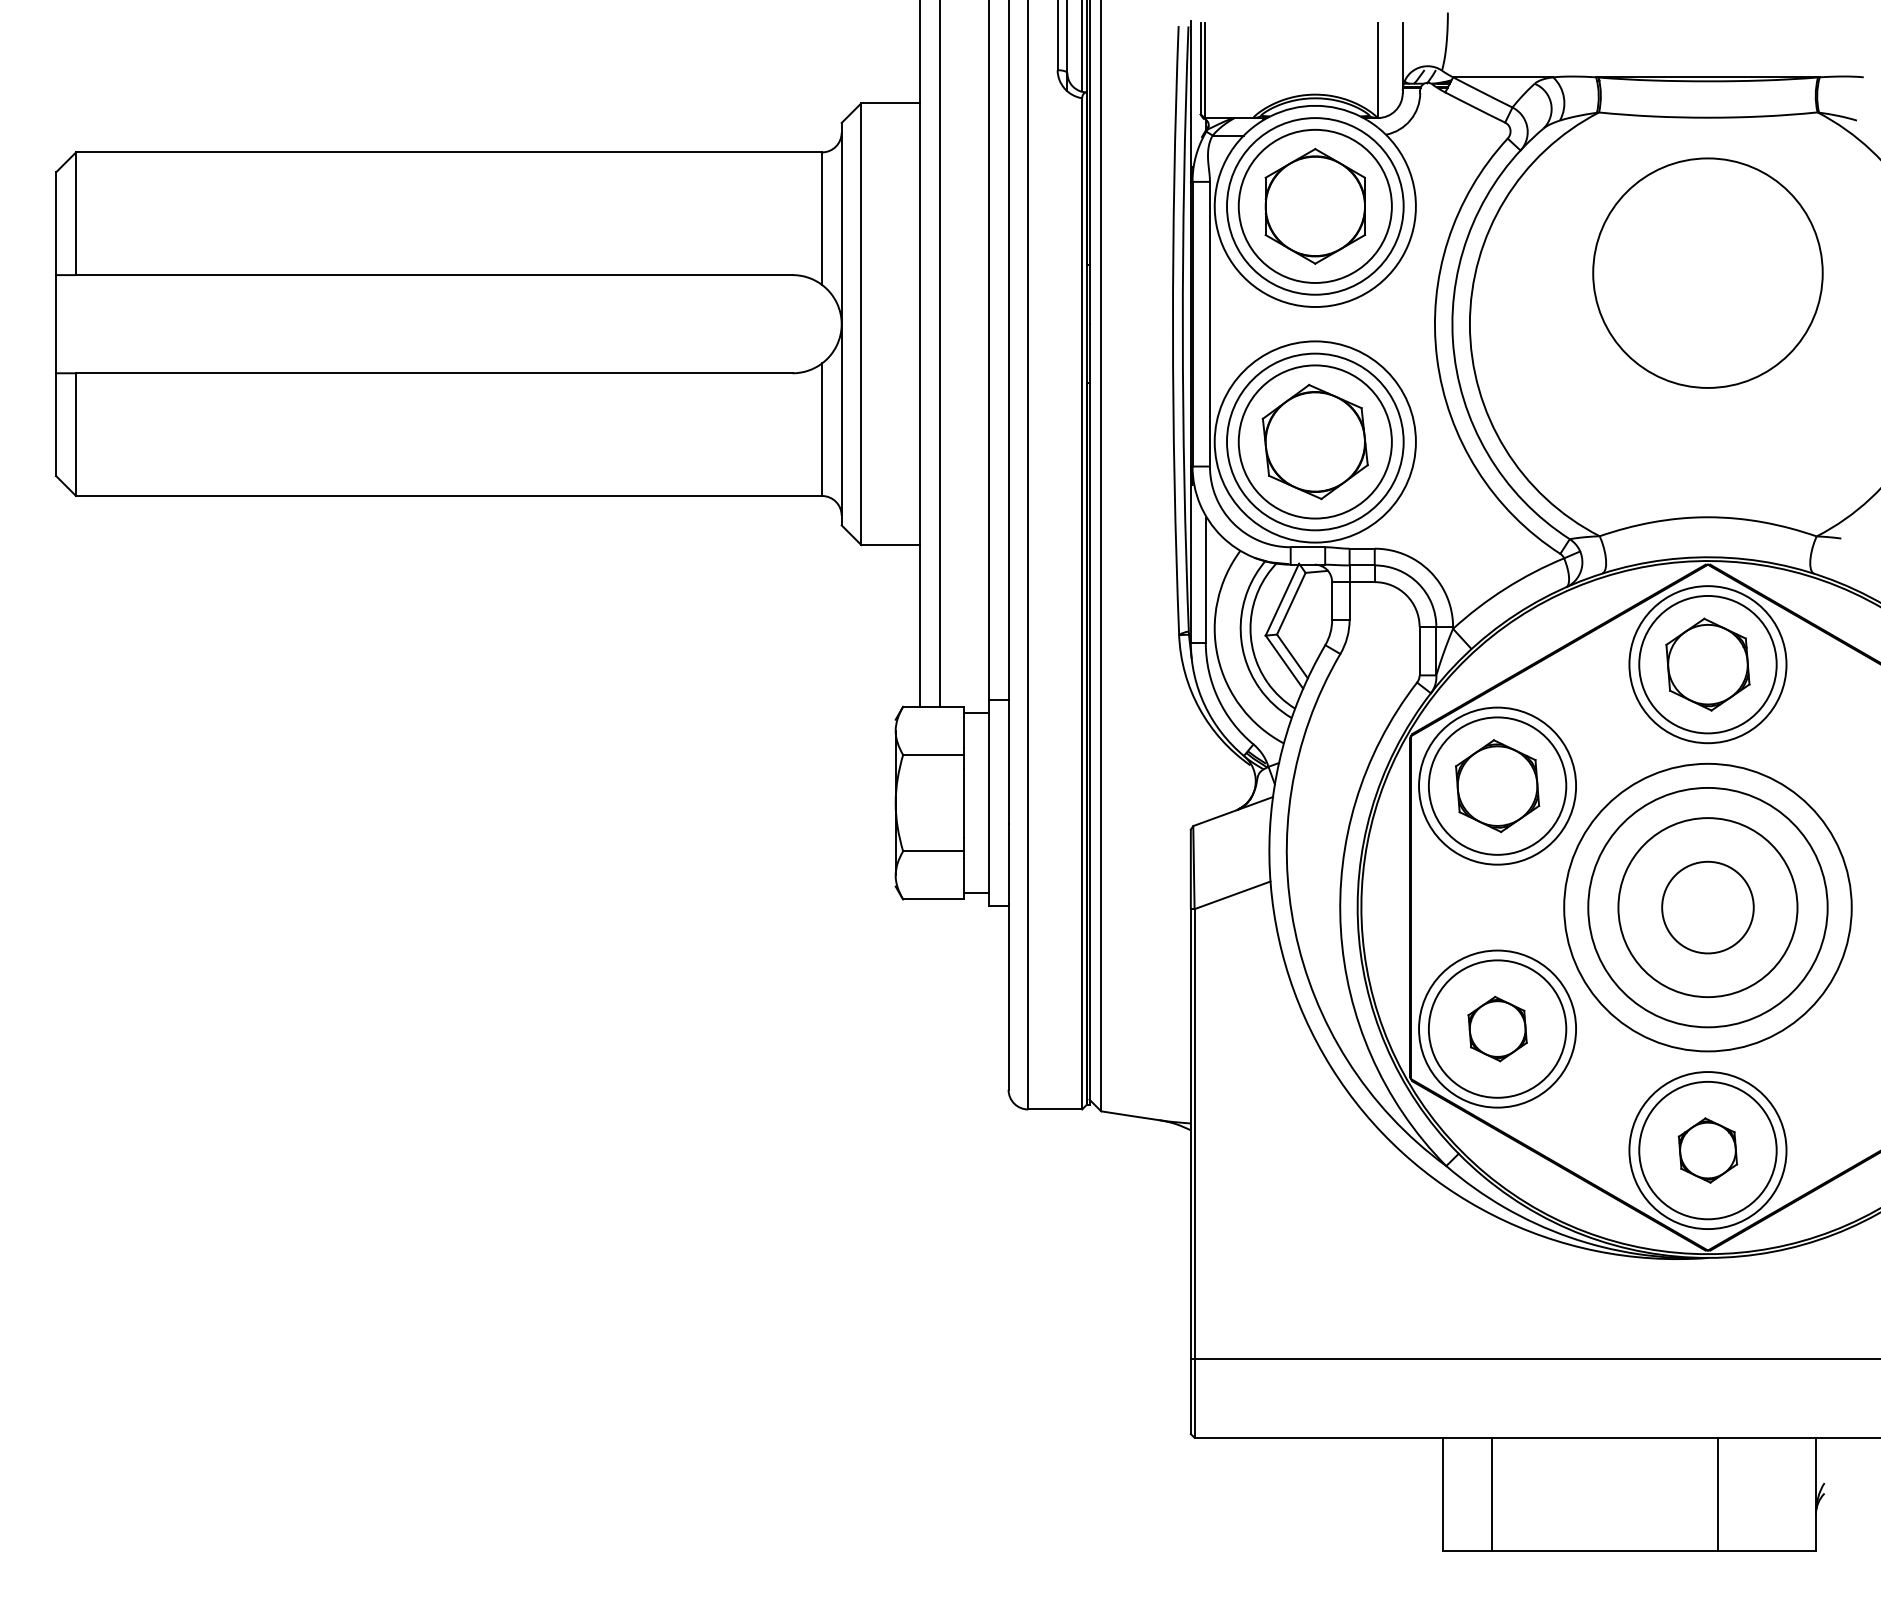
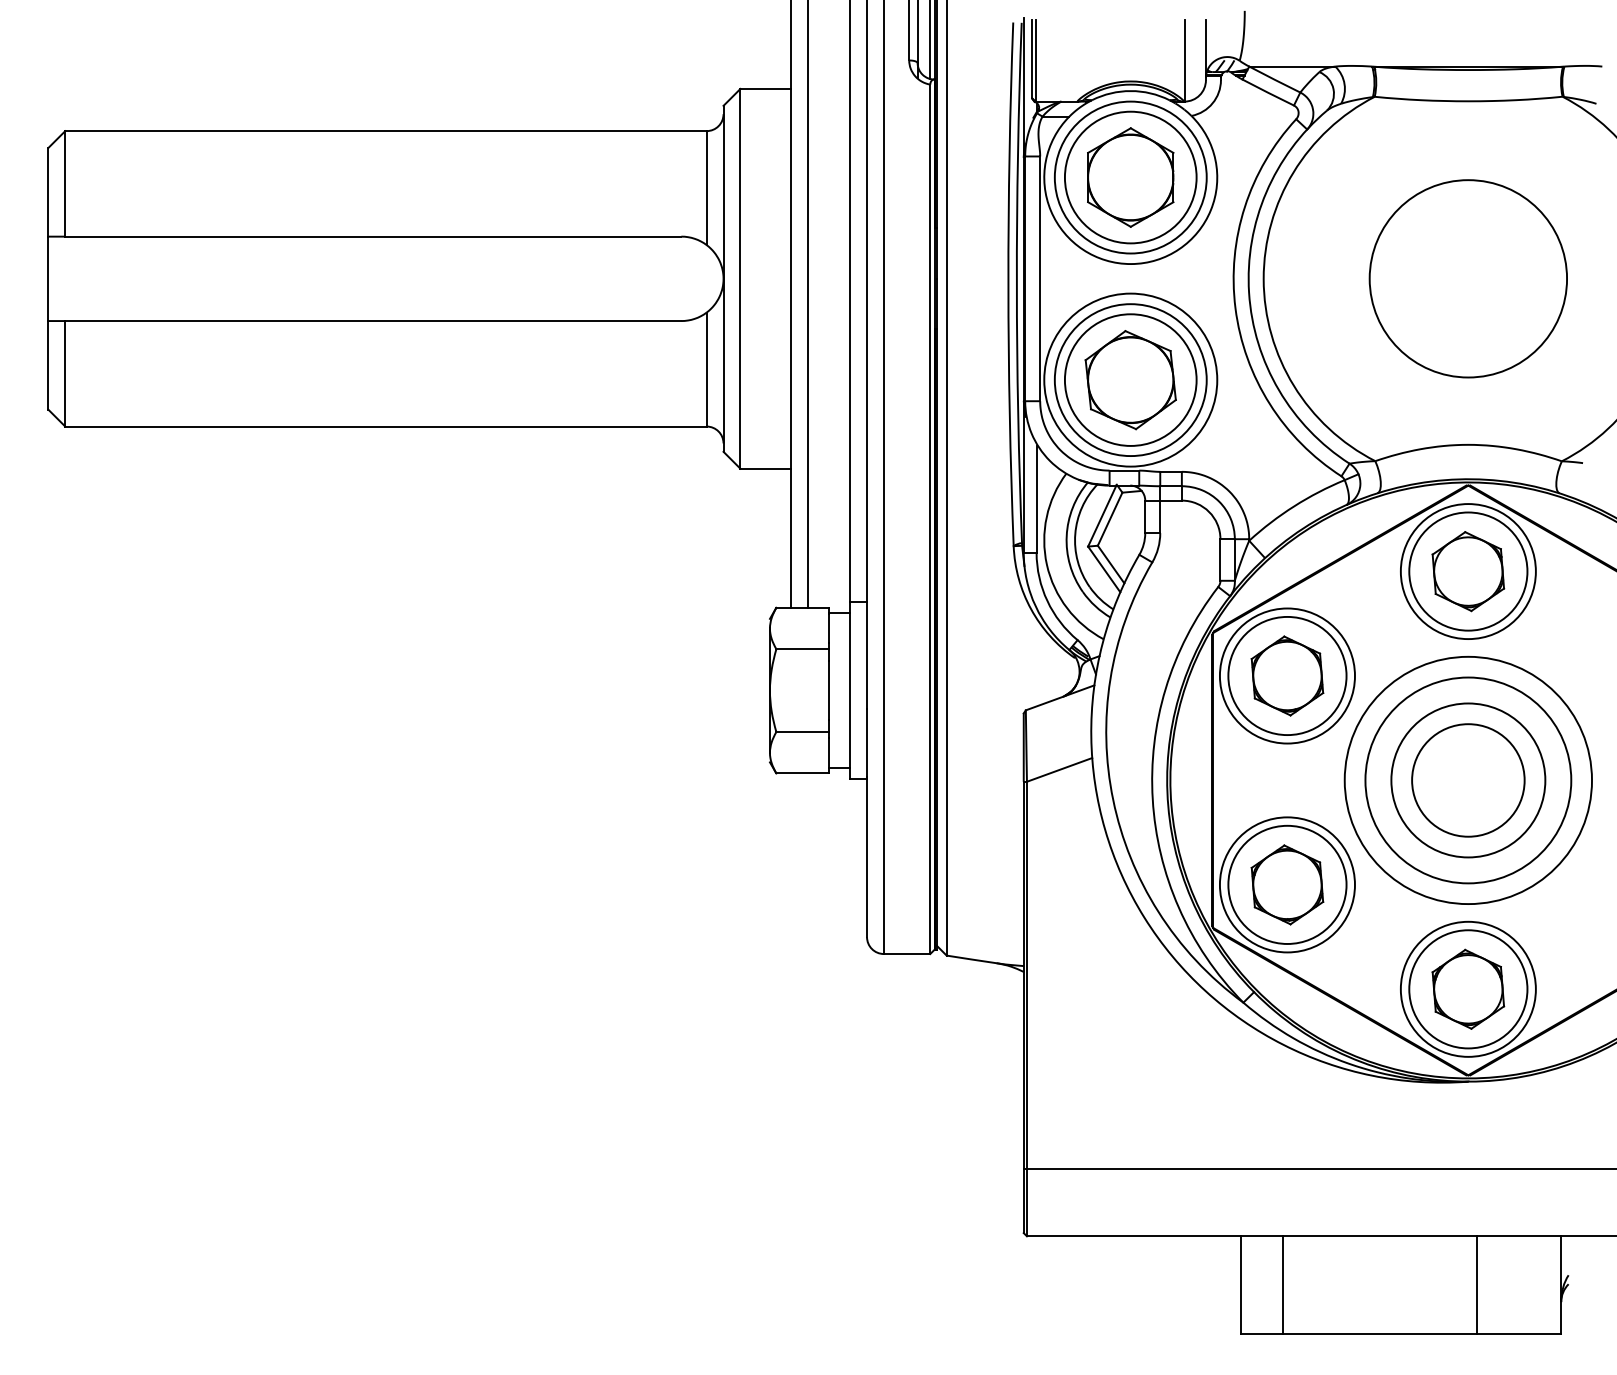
circle: (1707, 272) -> (1467, 278), moved
circle: (1707, 907) -> (1467, 780), size x1.43
part: (1497, 1028) -> (1287, 884), size x1.43
part: (1707, 1150) -> (1467, 989), size x1.43

